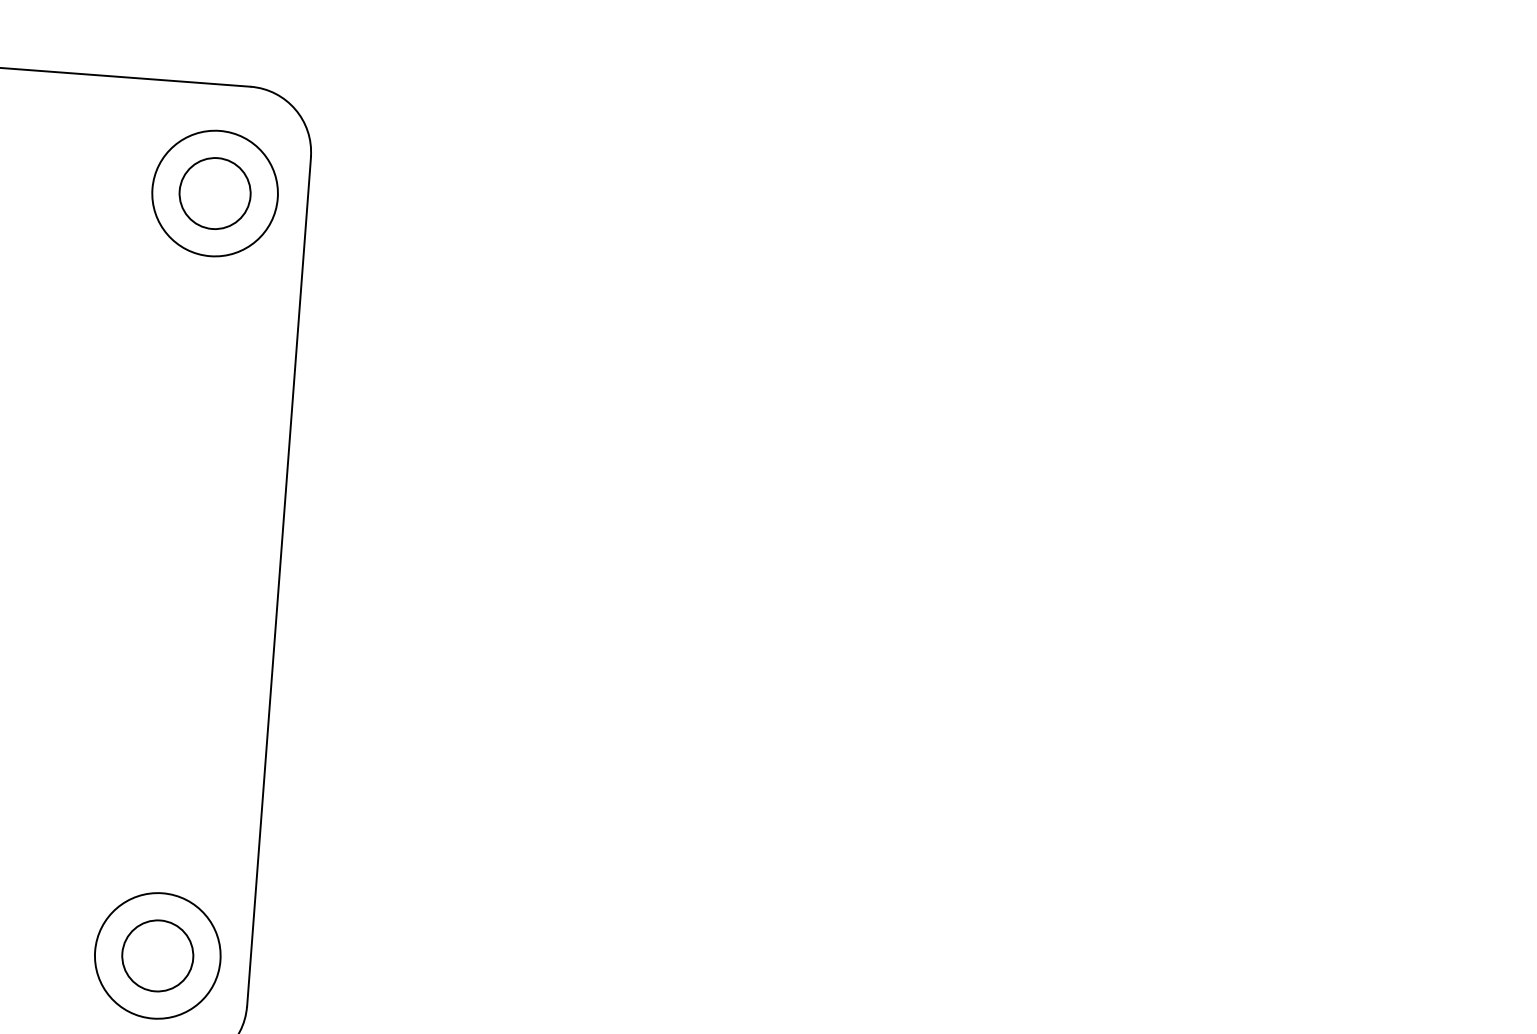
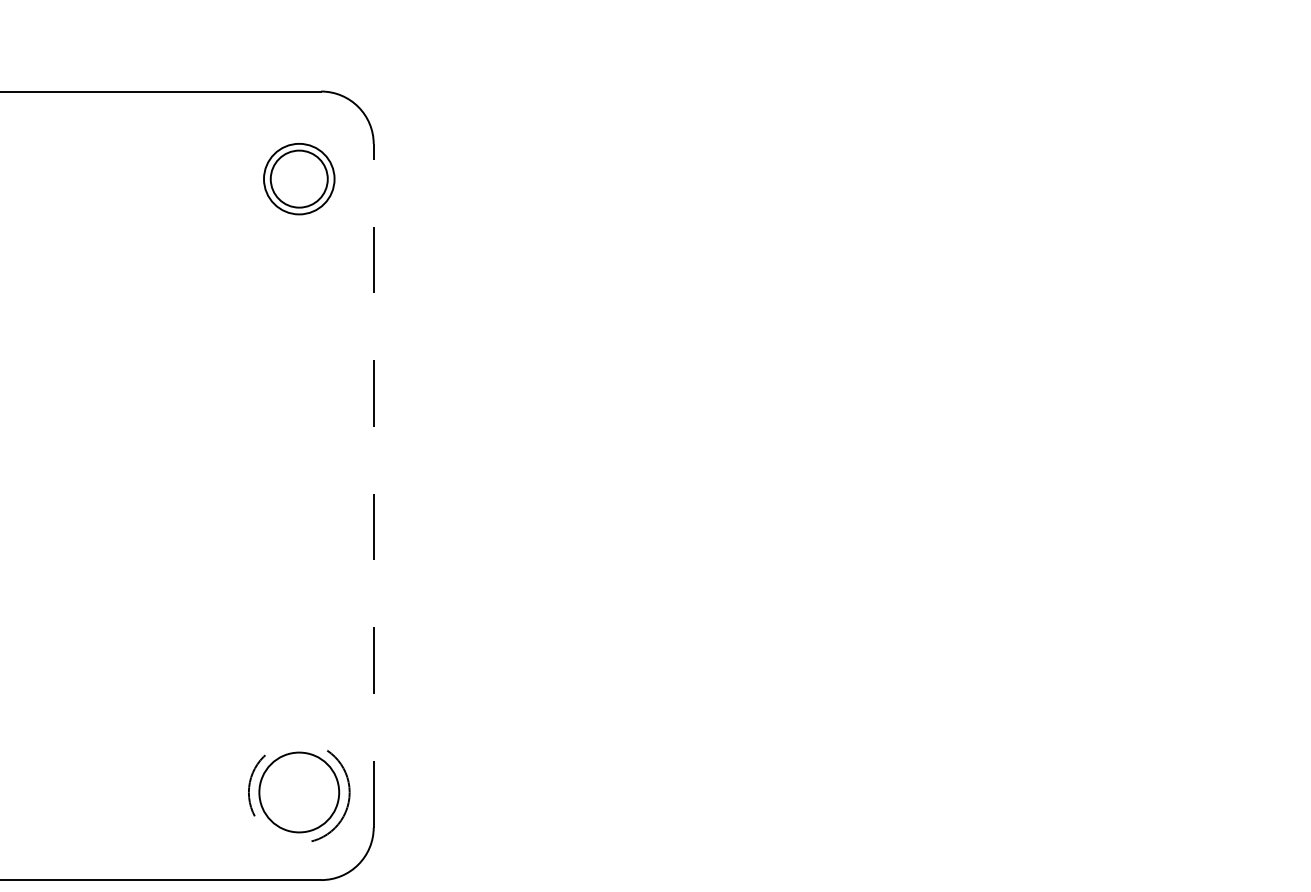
circle: (214, 192) -> (298, 178), size x0.7
line: (278, 581) -> (373, 485), solid -> dashed
circle: (156, 955) -> (298, 792), size x1.4
circle: (156, 955) -> (298, 792), solid -> dashed

